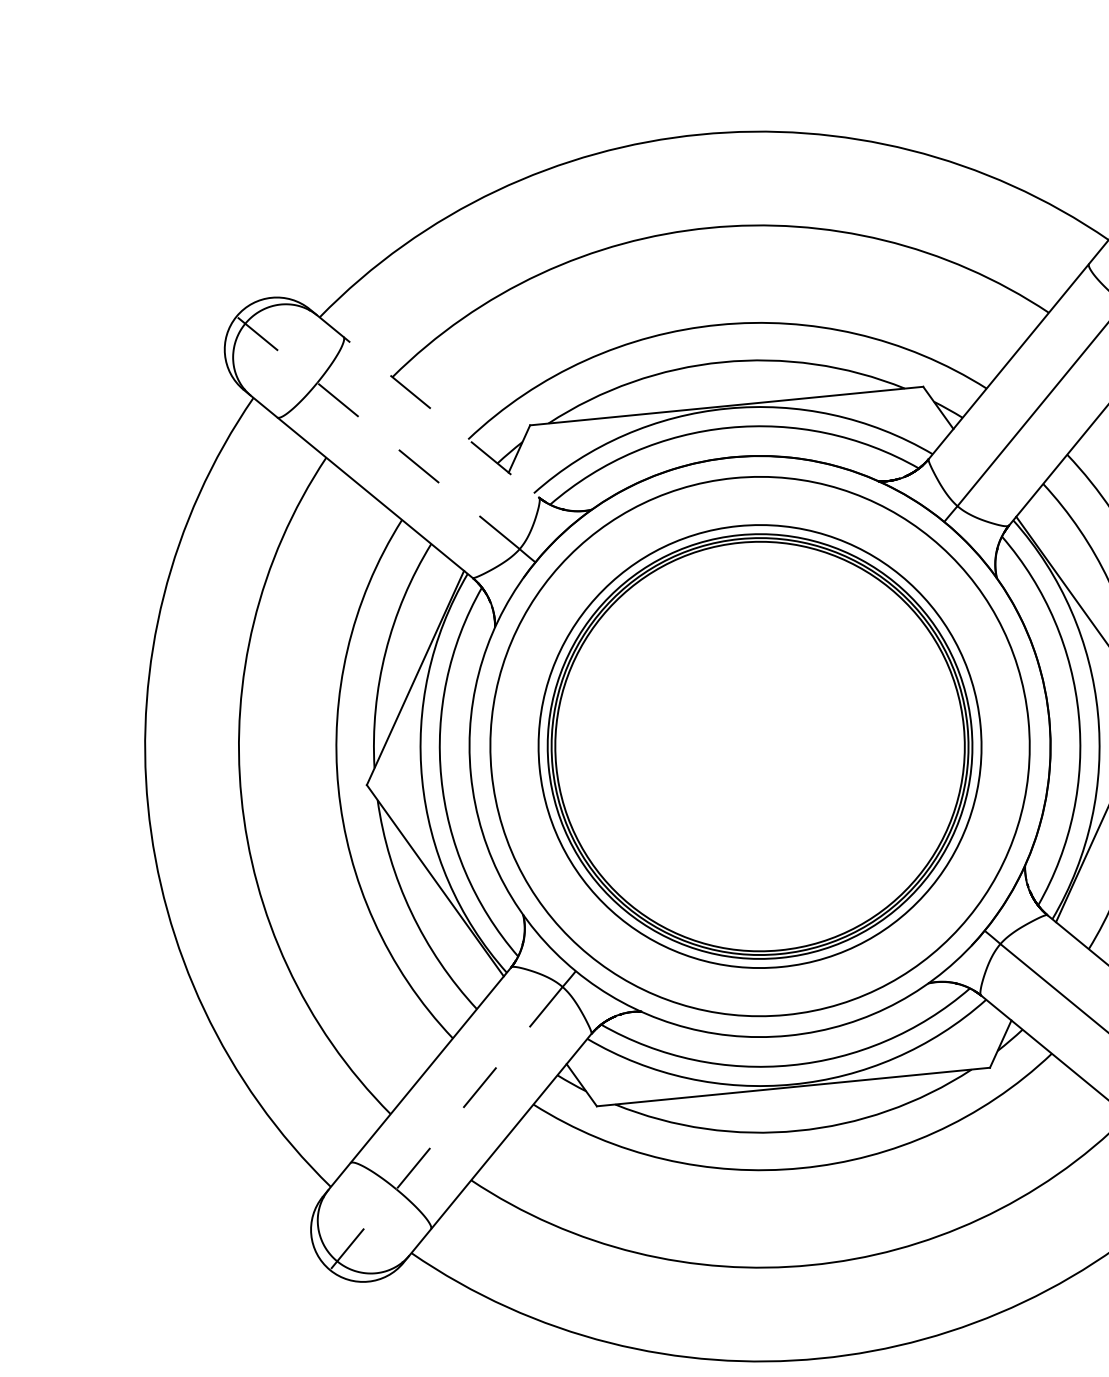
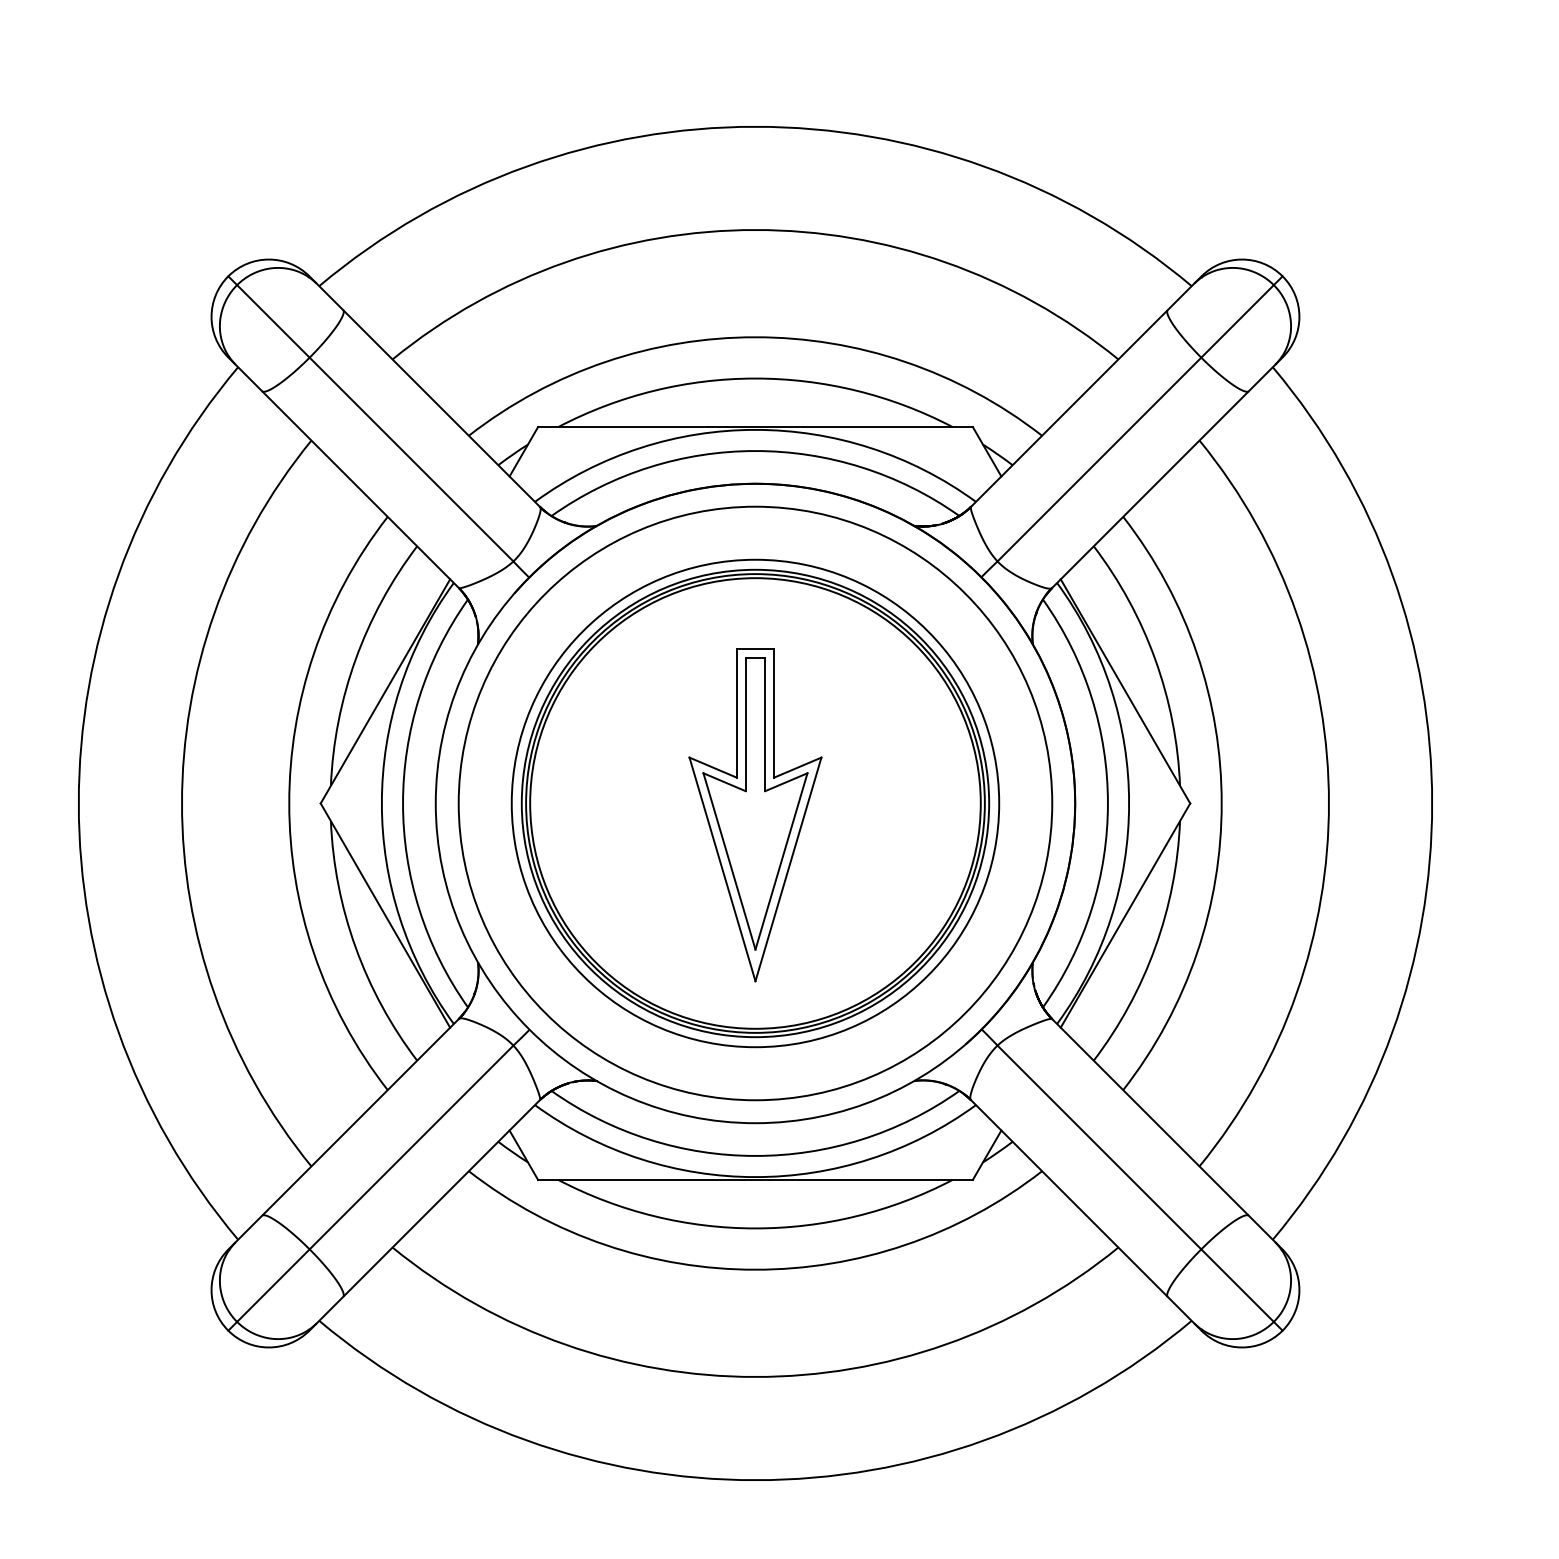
line: (425, 404) -> (425, 392), dashed -> solid
line: (377, 432) -> (370, 418), dashed -> solid
part: (761, 757) -> (755, 815), added
line: (446, 1128) -> (370, 1188), dashed -> solid

